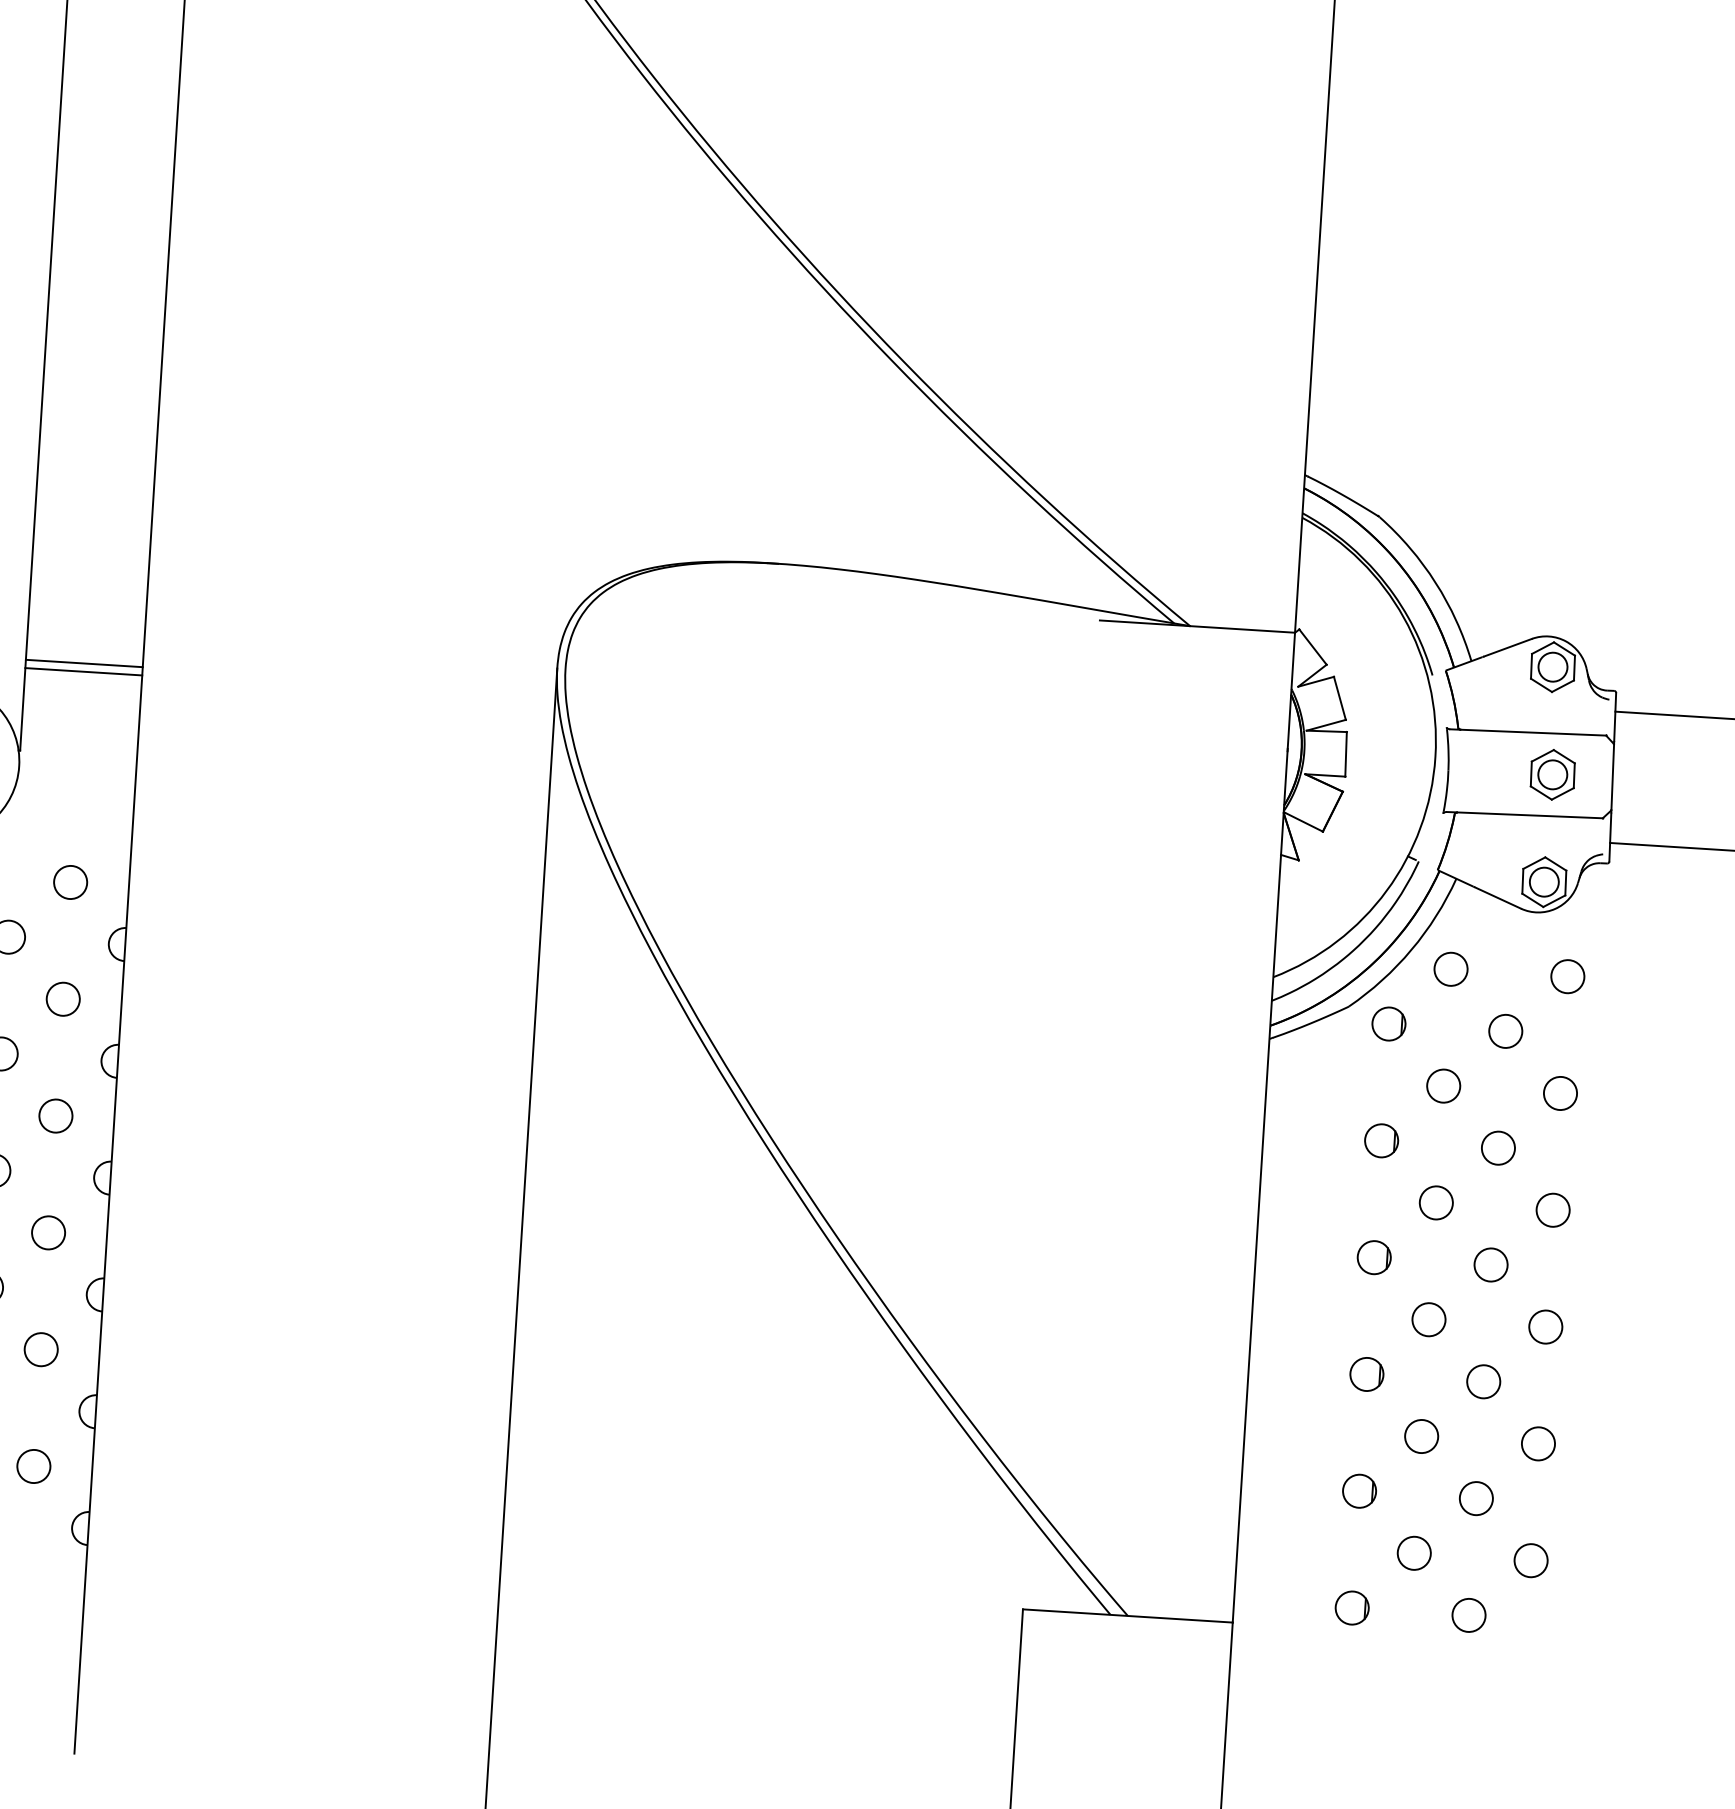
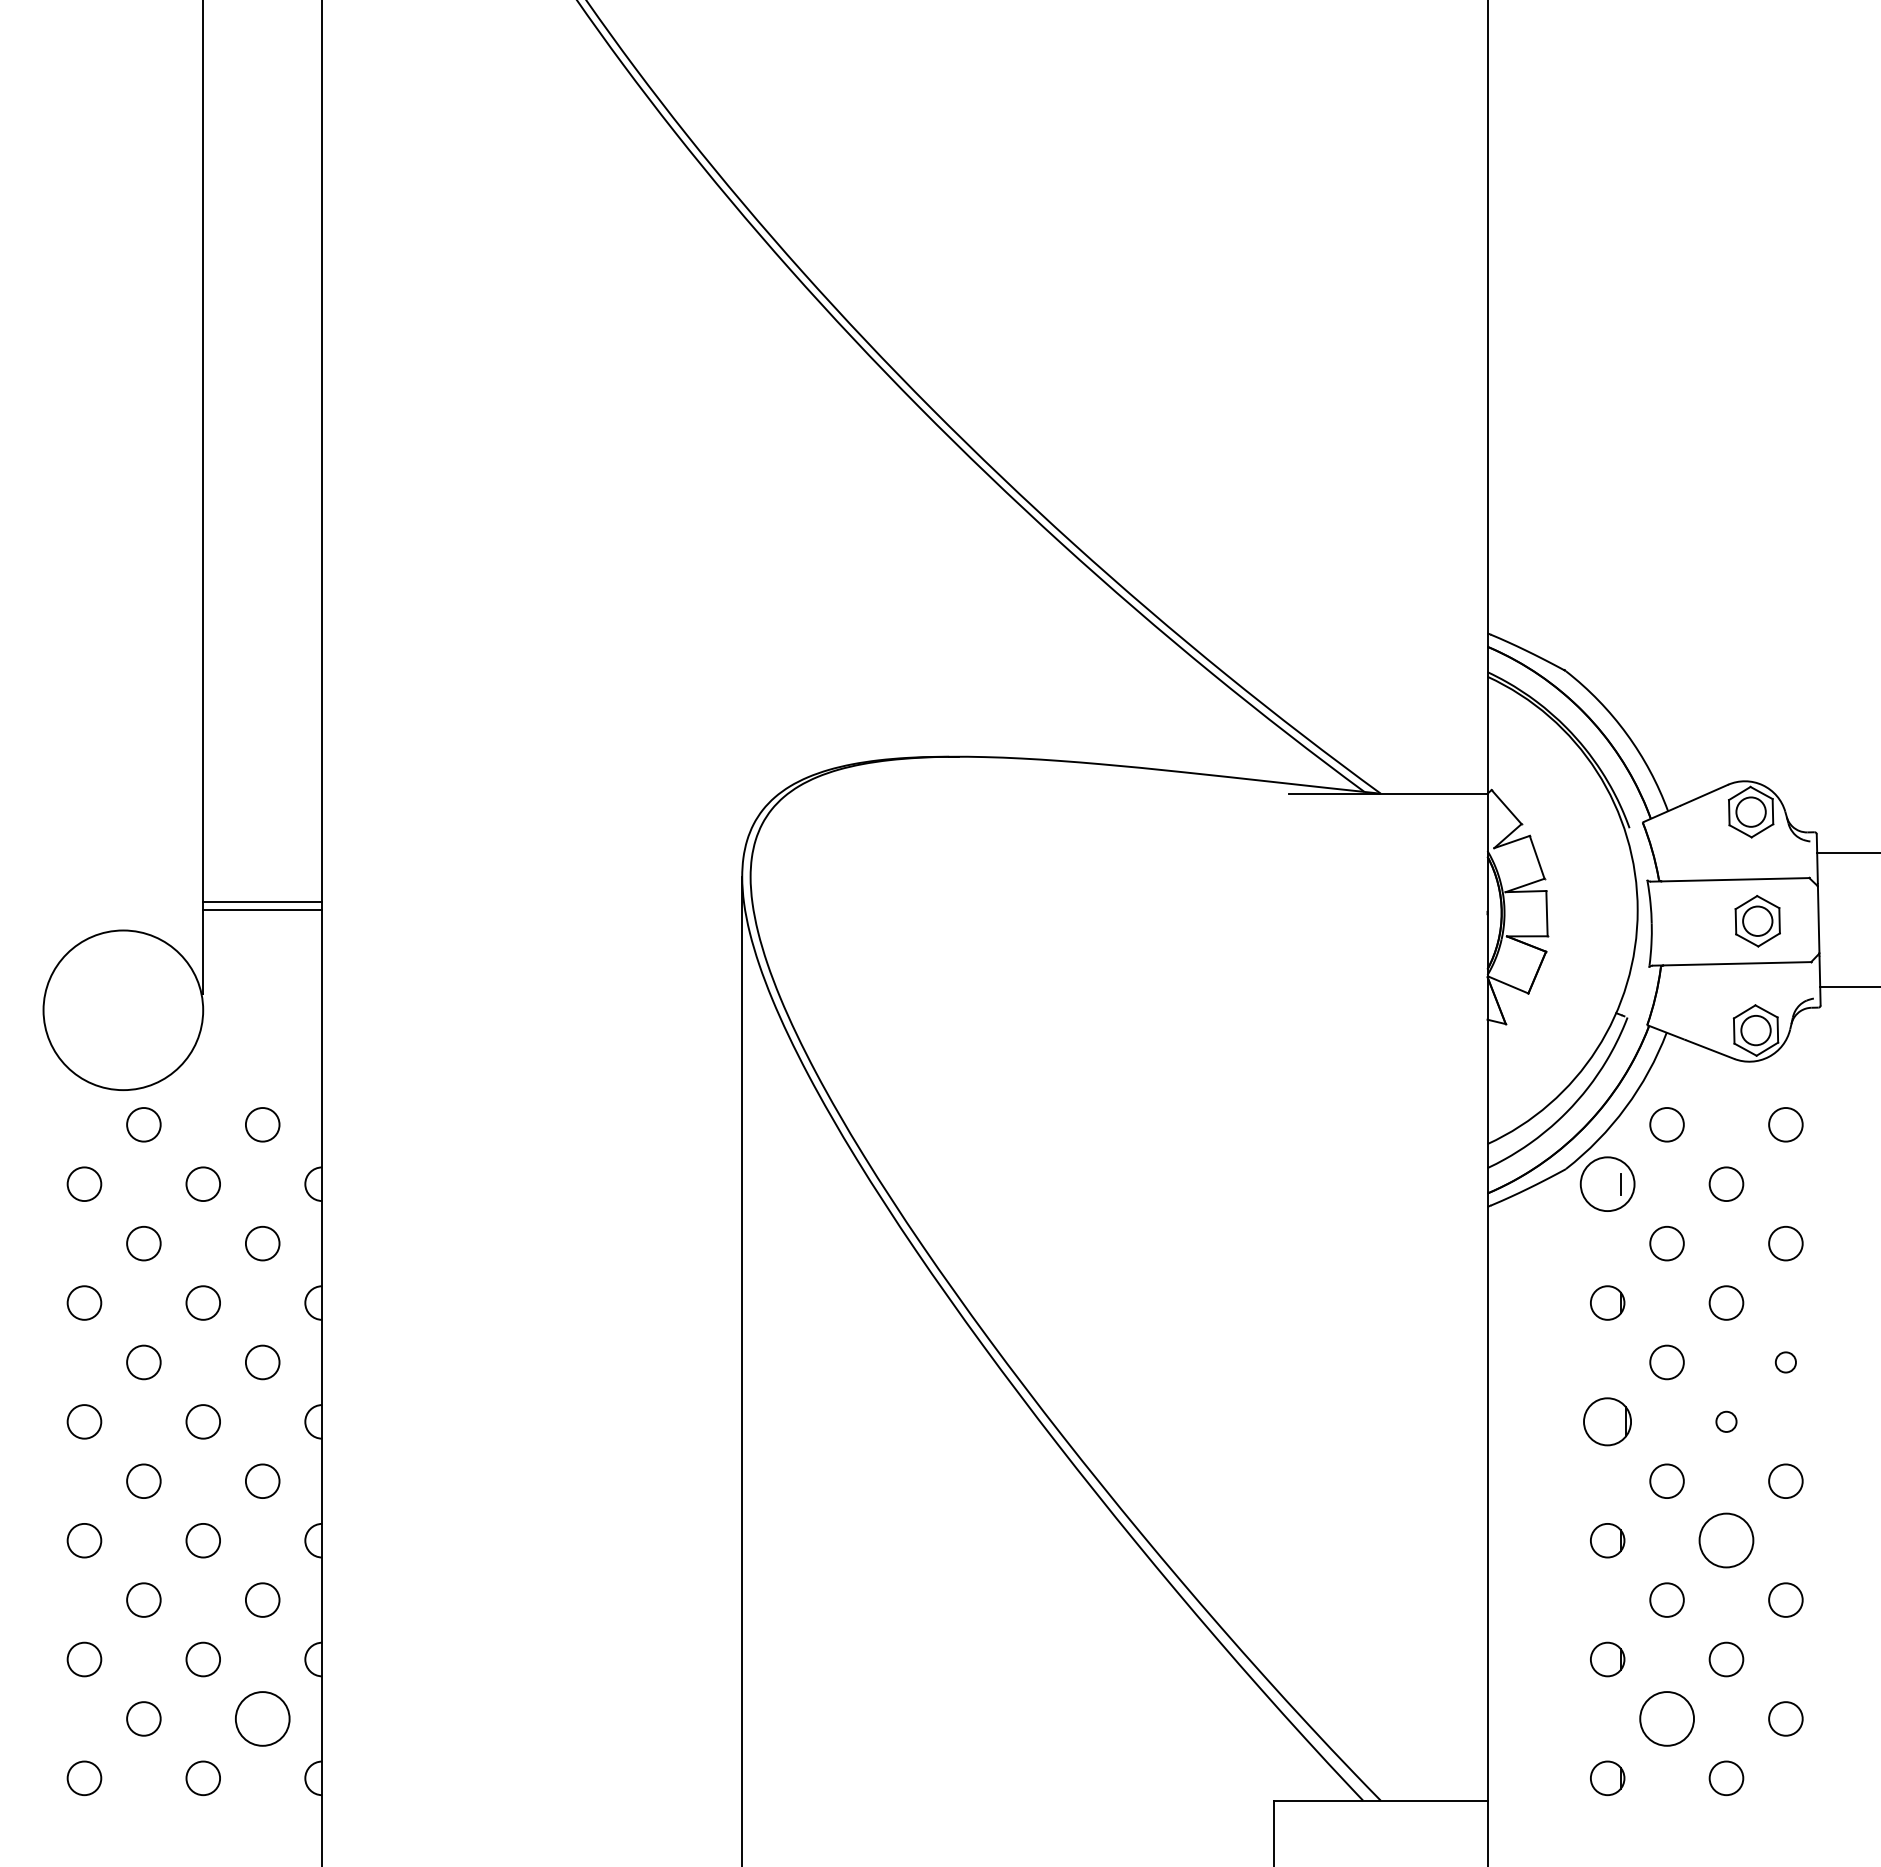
circle: (1388, 1024) -> (1607, 1184), size x1.6
circle: (1552, 1210) -> (1785, 1362), size x0.6
part: (1374, 1257) -> (1607, 1421), size x1.4
circle: (1491, 1264) -> (1726, 1421), size x0.6
circle: (1483, 1381) -> (1726, 1540), size x1.6
circle: (33, 1466) -> (262, 1718), size x1.6
circle: (1413, 1552) -> (1666, 1718), size x1.6

